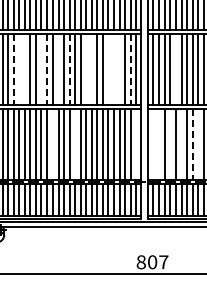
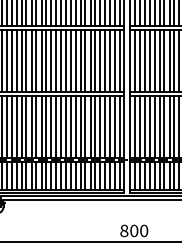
line: (19, 69) -> (16, 61), added
line: (25, 69) -> (22, 61), added
line: (41, 69) -> (36, 61), added
line: (58, 69) -> (51, 61), added
line: (86, 69) -> (76, 61), added
line: (91, 69) -> (80, 61), added
line: (108, 69) -> (95, 61), added
line: (114, 69) -> (100, 61), added
line: (119, 69) -> (105, 61), added
line: (175, 69) -> (154, 61), added
line: (13, 70) -> (11, 61), dashed -> solid
line: (47, 70) -> (41, 61), dashed -> solid
line: (69, 70) -> (61, 61), dashed -> solid
line: (130, 70) -> (114, 61), dashed -> solid
line: (52, 144) -> (46, 127), added
line: (74, 144) -> (65, 127), added
line: (136, 144) -> (120, 127), added
line: (153, 144) -> (135, 127), added
line: (159, 144) -> (140, 127), added
line: (170, 144) -> (150, 127), added
line: (181, 144) -> (159, 127), added
line: (198, 144) -> (174, 127), added
line: (192, 145) -> (169, 128), dashed -> solid
text: (163, 262) -> (143, 231), 807 -> 800

